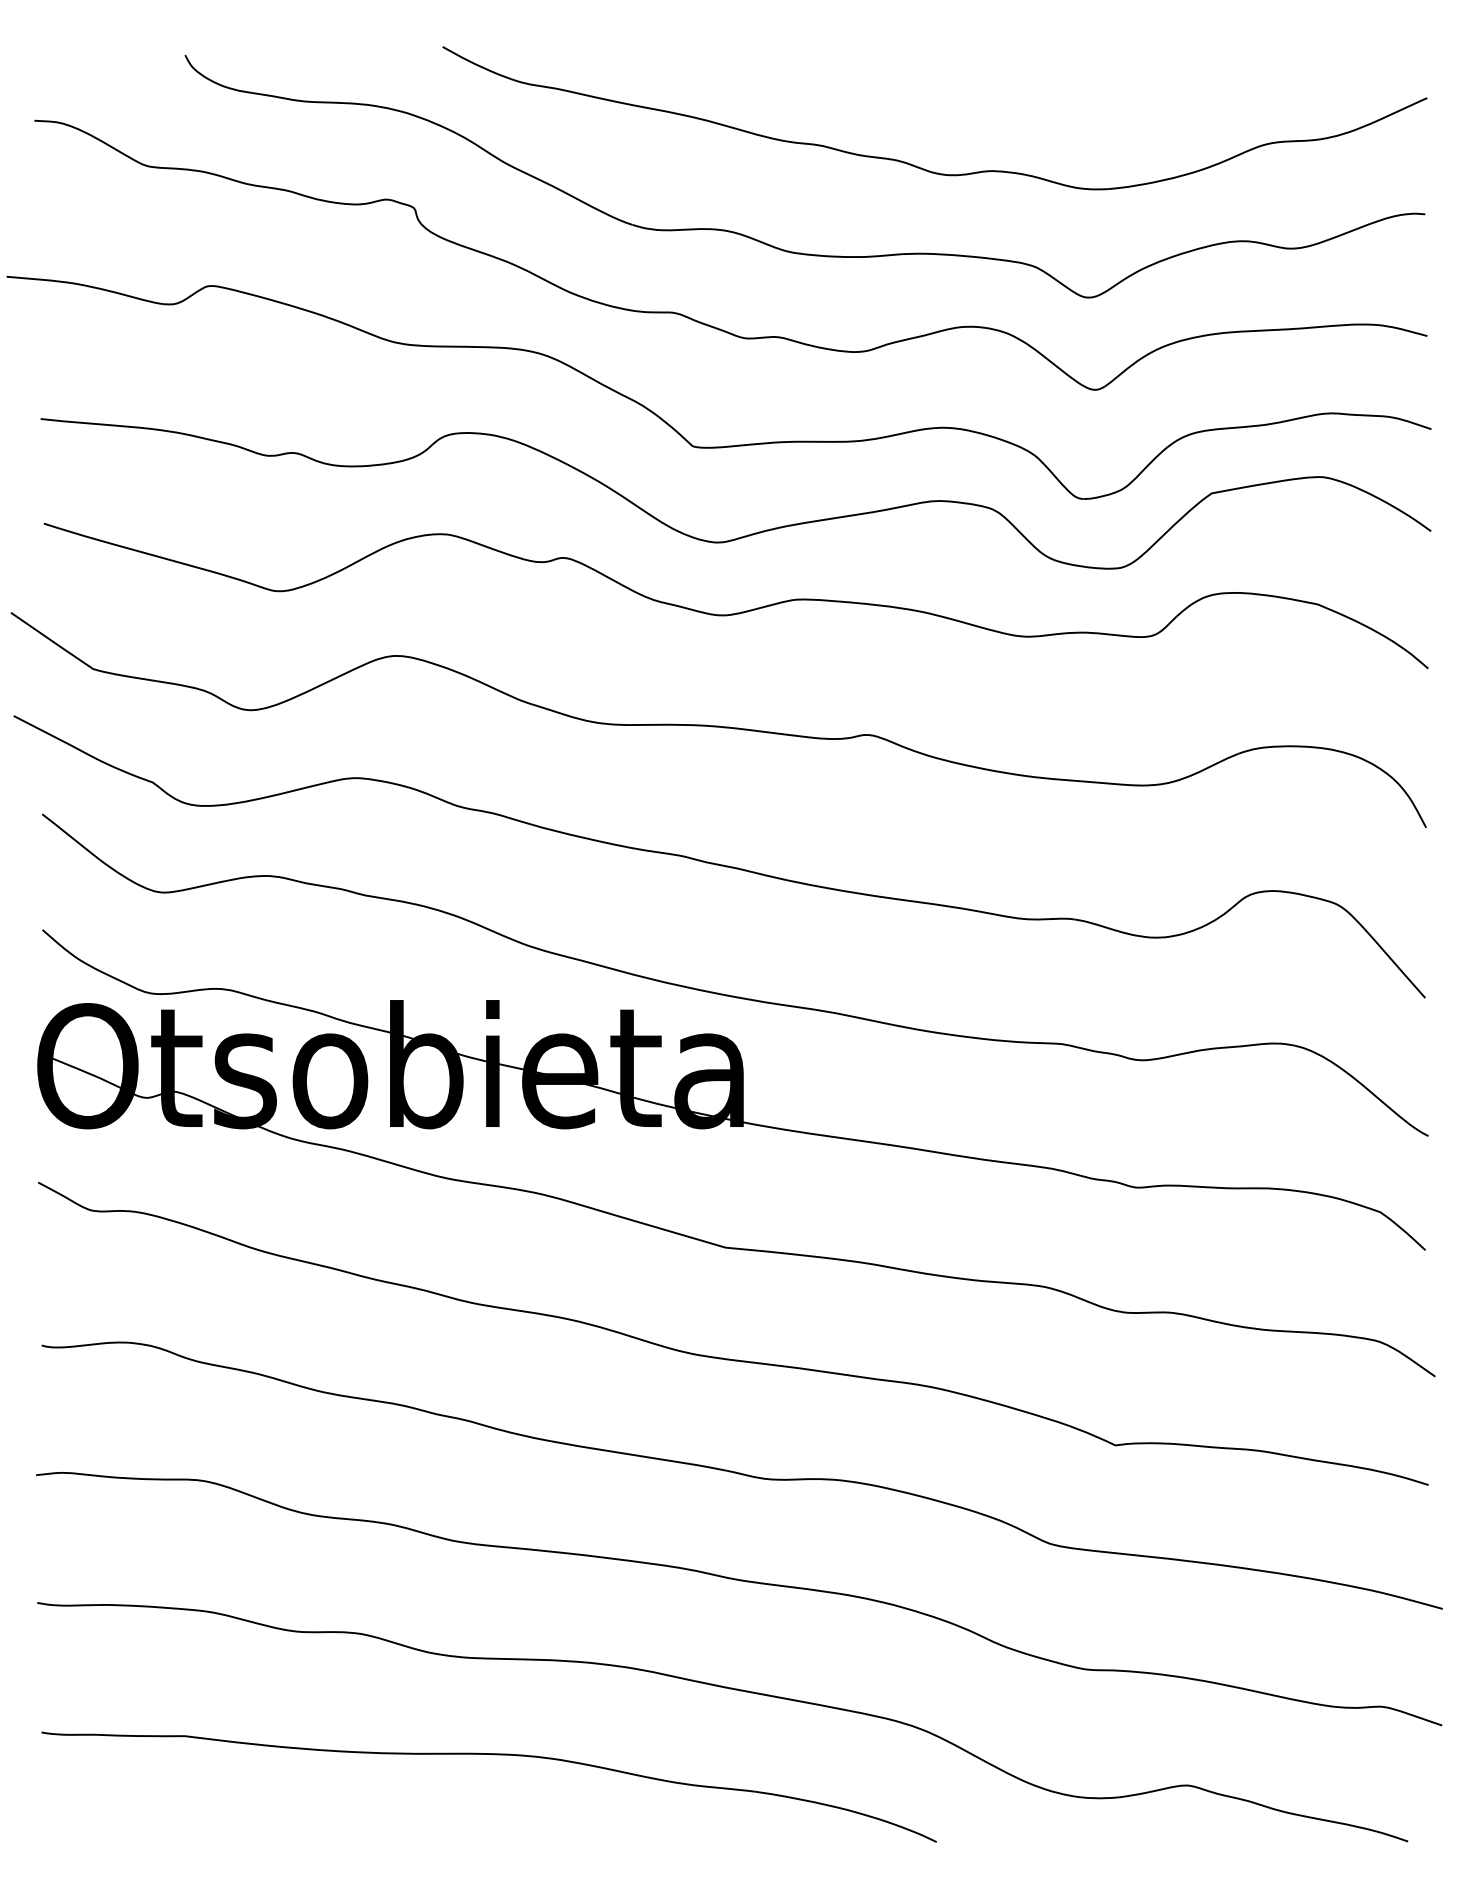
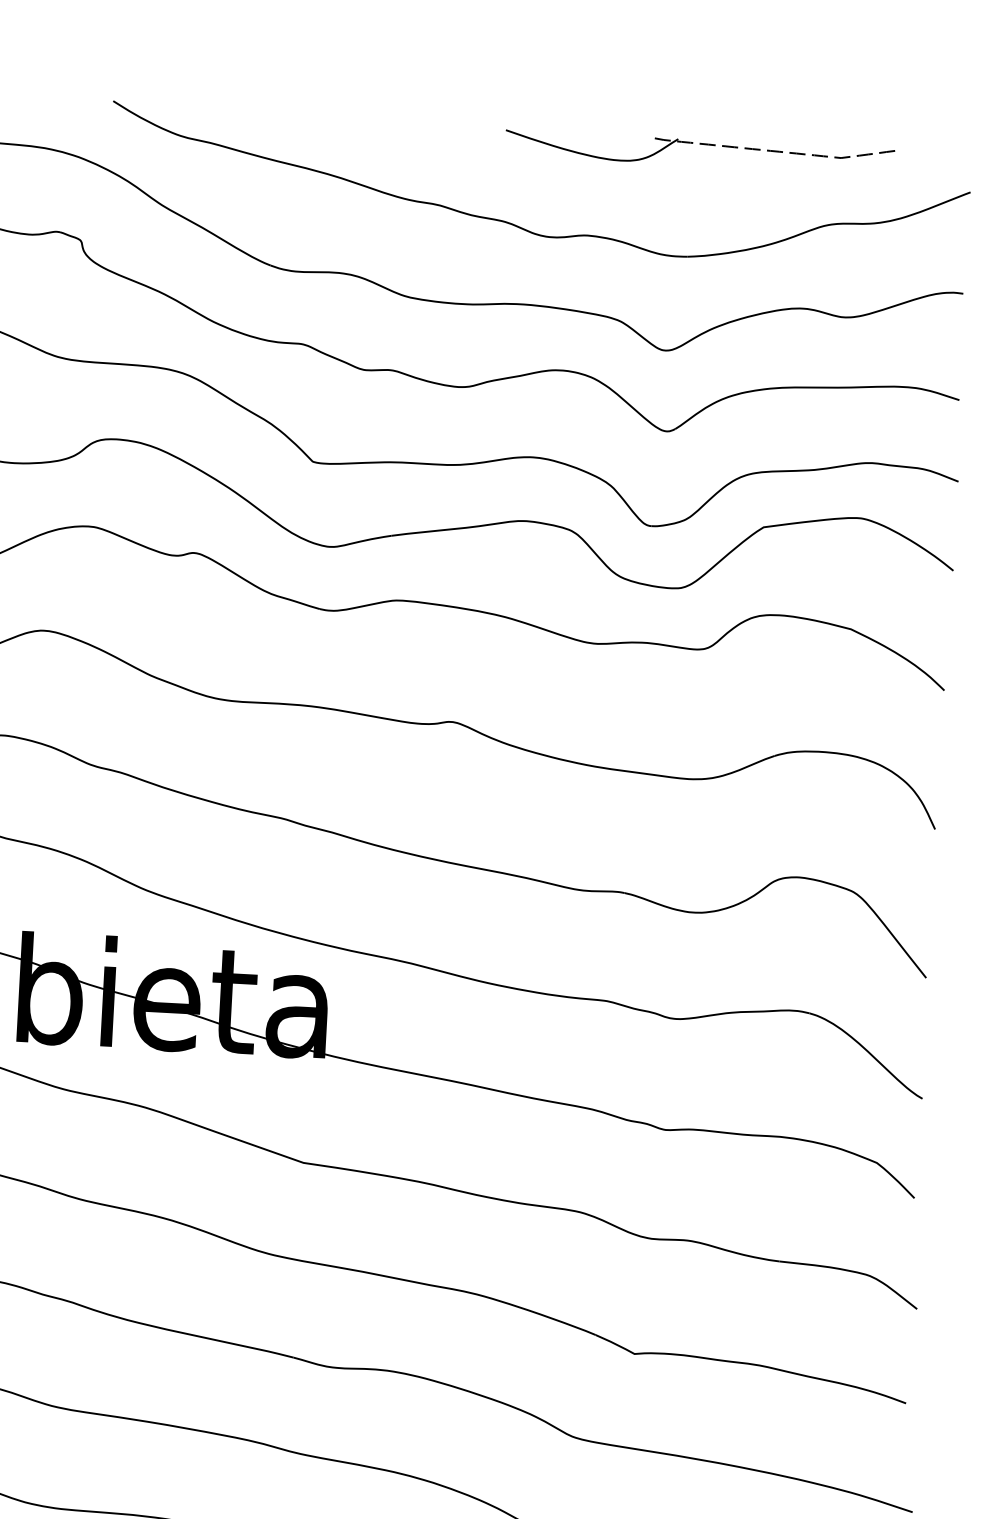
part: (1115, 60) -> (700, 144), added

